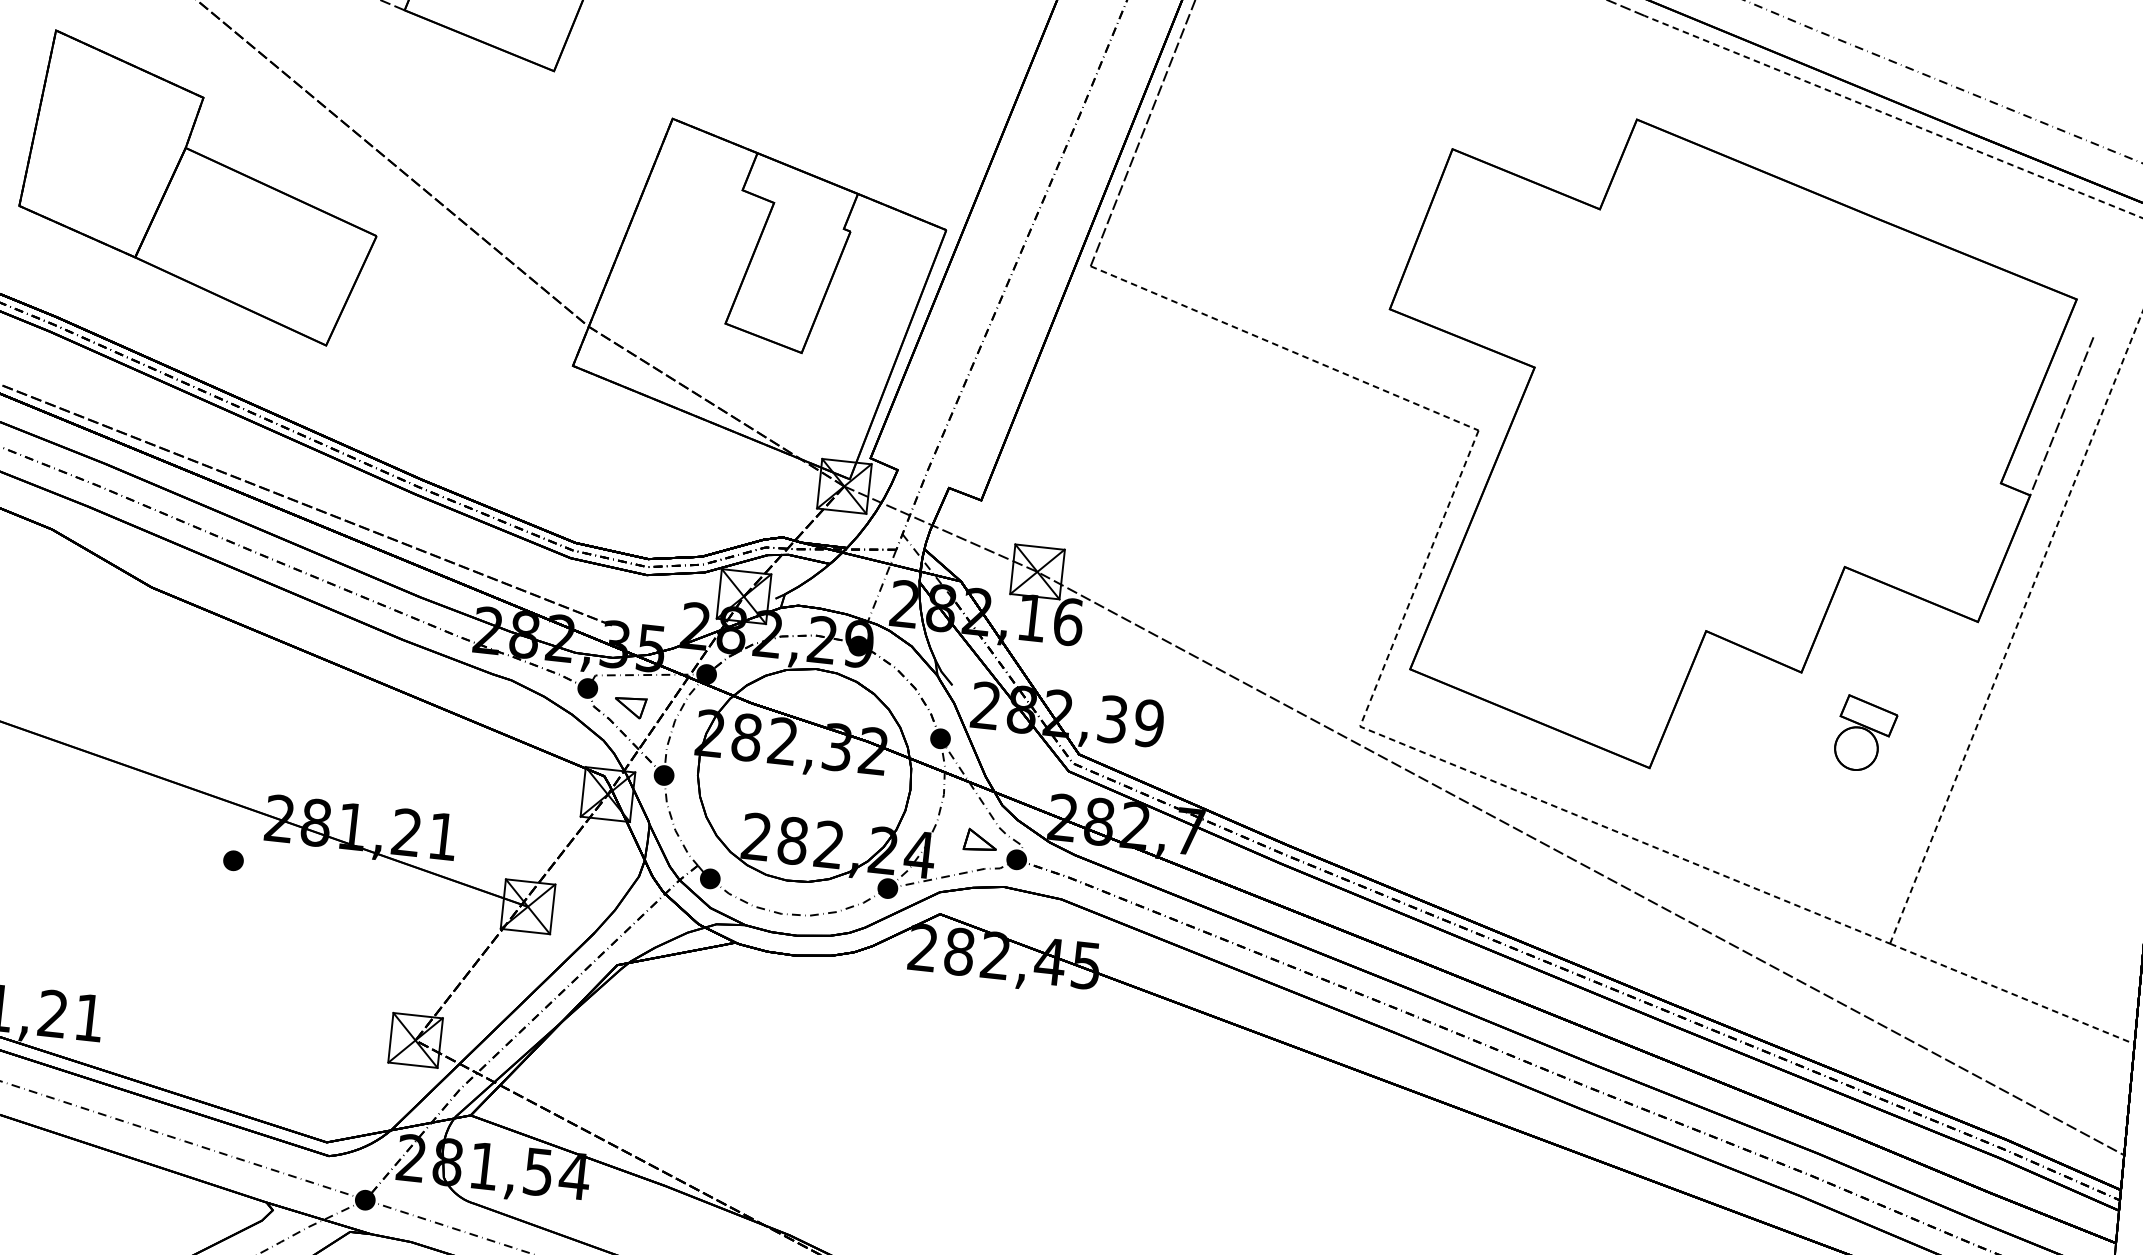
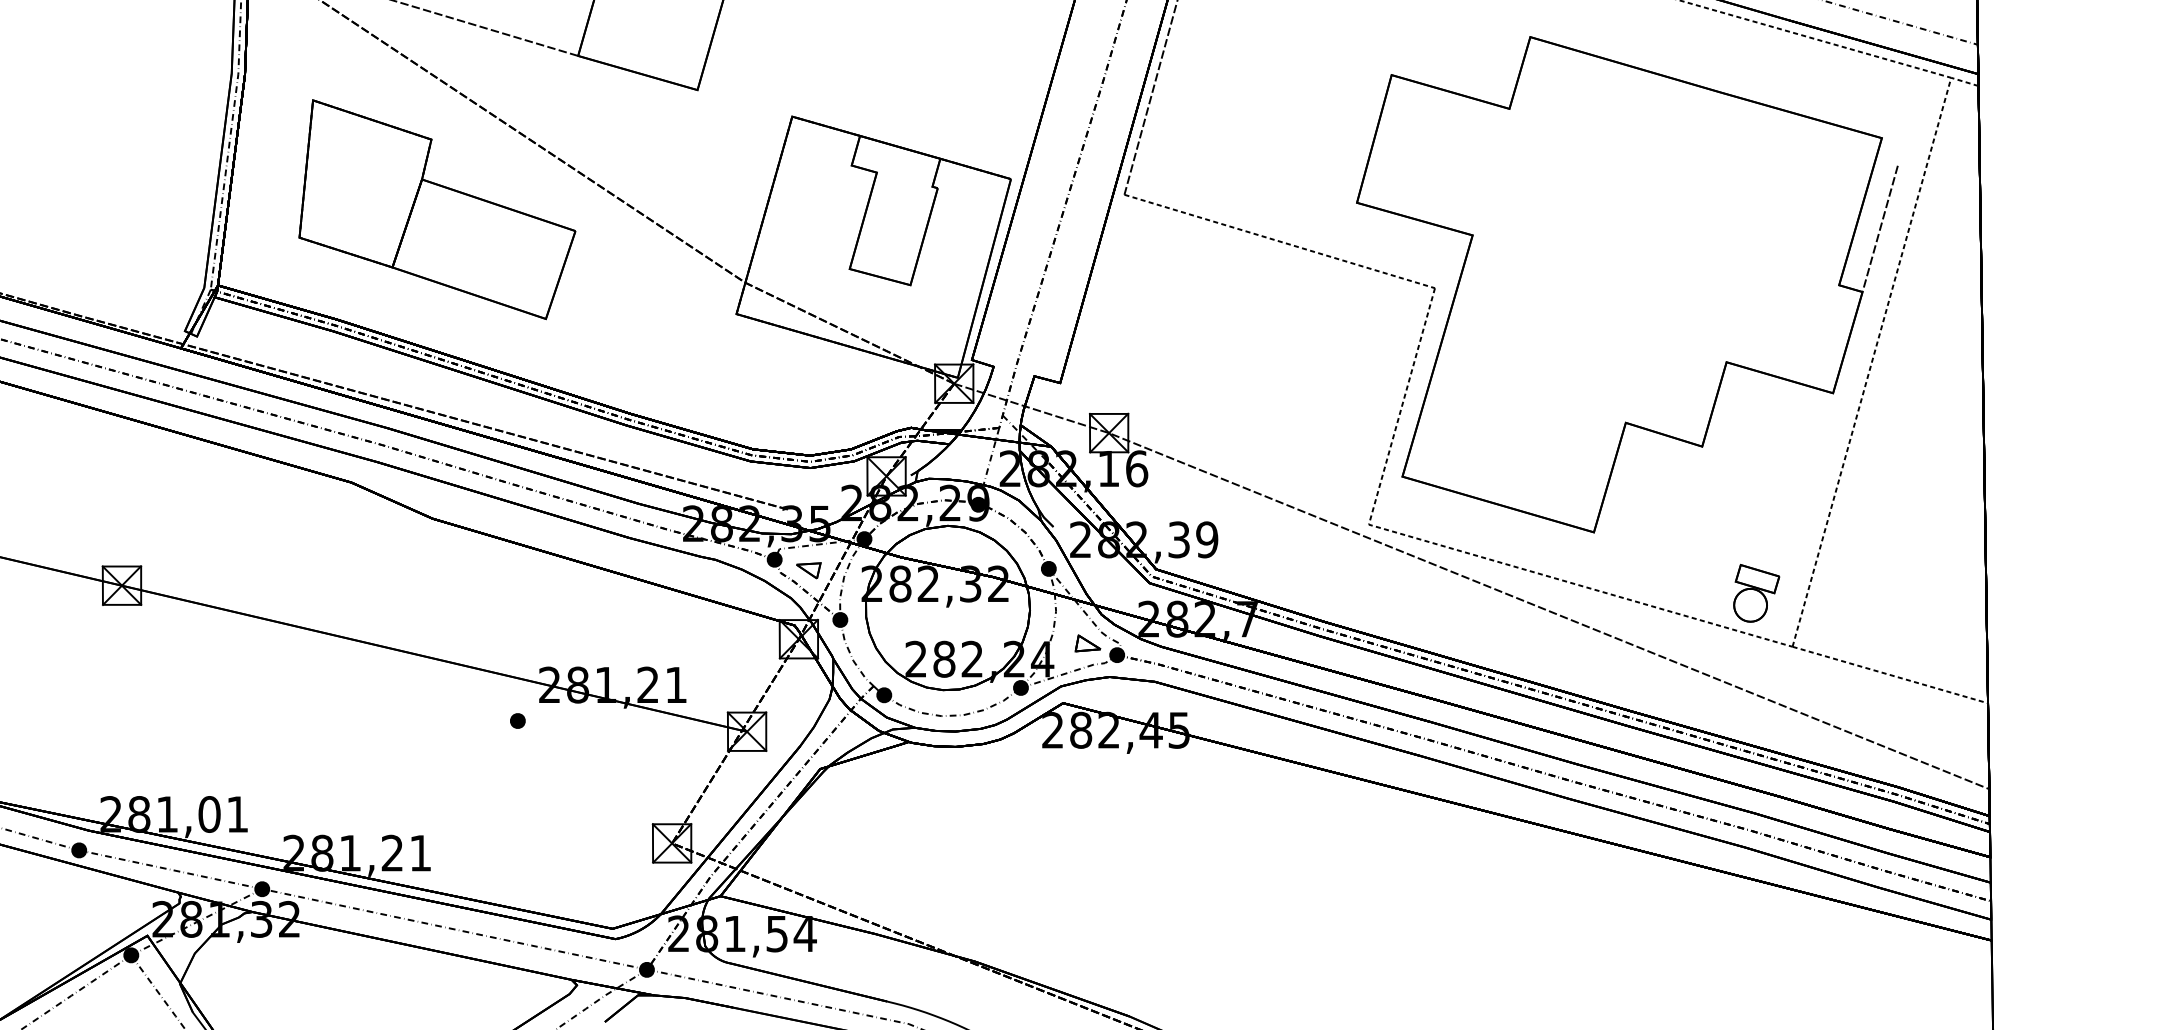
part: (1865, 734) -> (1756, 593), moved

